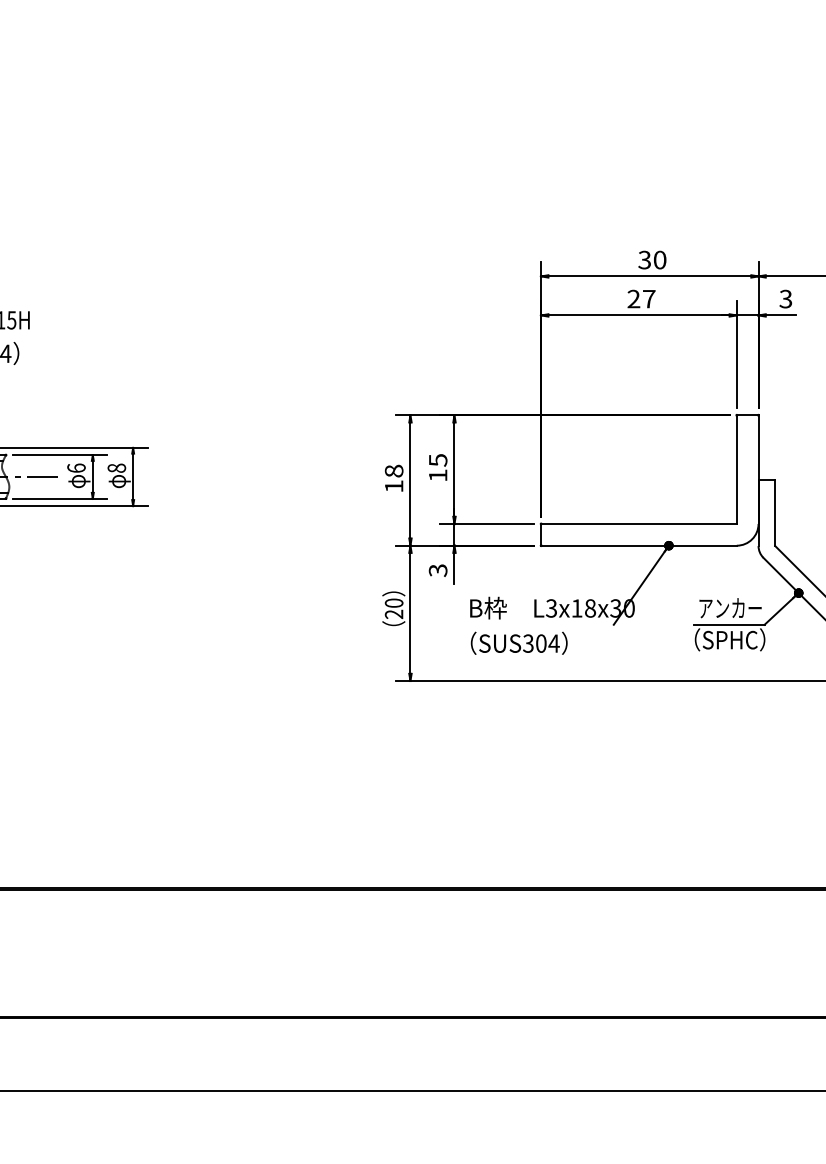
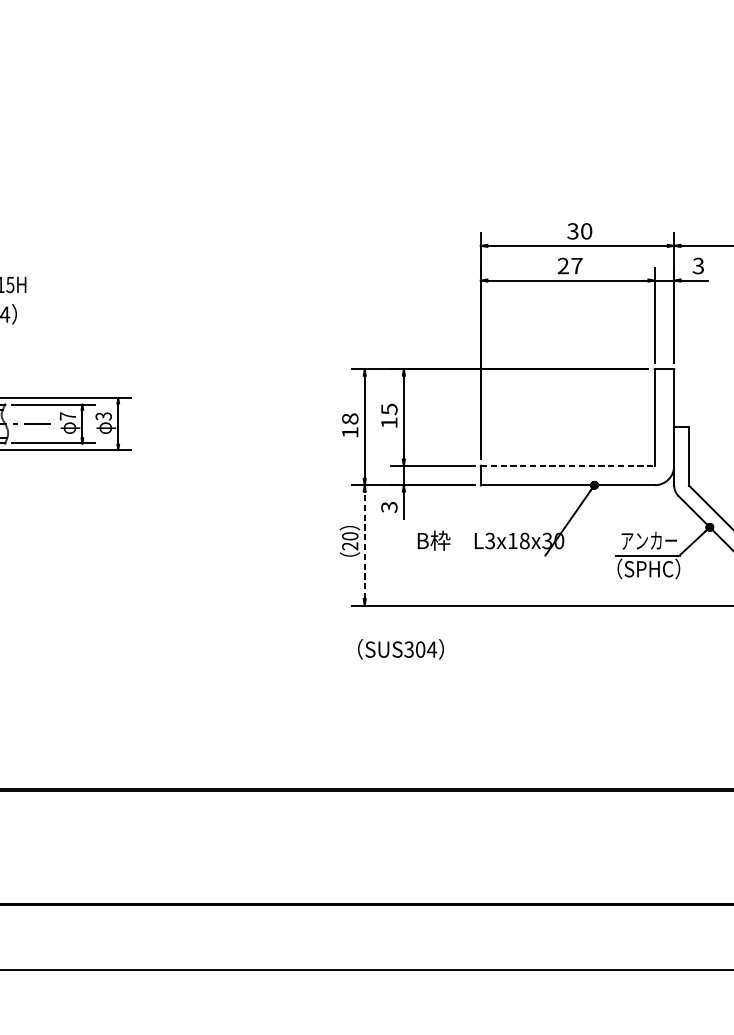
text: (76, 467) -> (67, 415), 6 -> 7
text: (116, 468) -> (103, 416), 8 -> 3
line: (639, 523) -> (568, 465), solid -> dashed
line: (410, 612) -> (364, 544), solid -> dashed
text: (518, 642) -> (400, 648), moved

